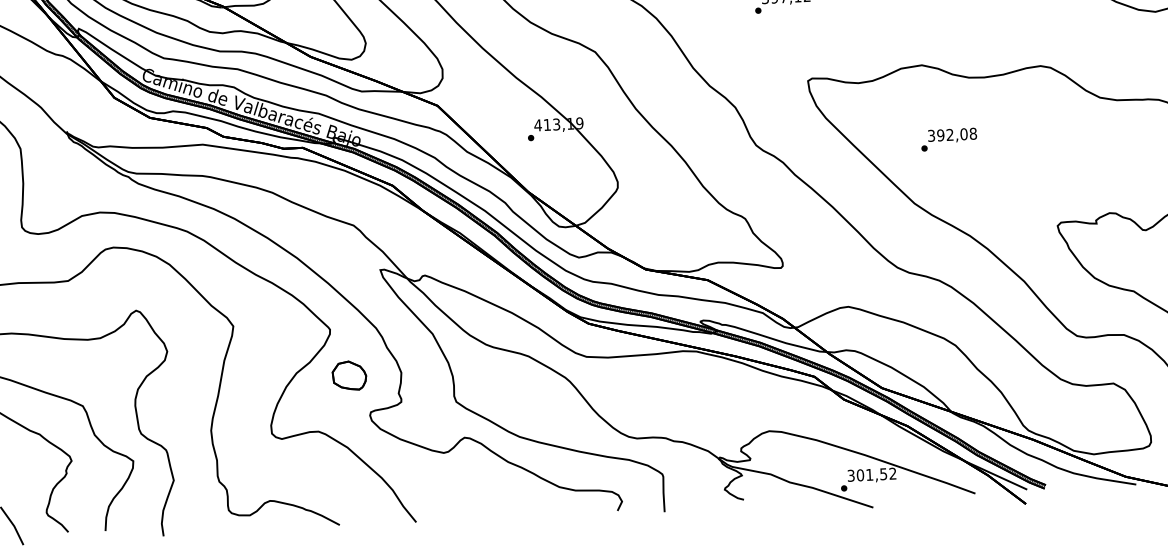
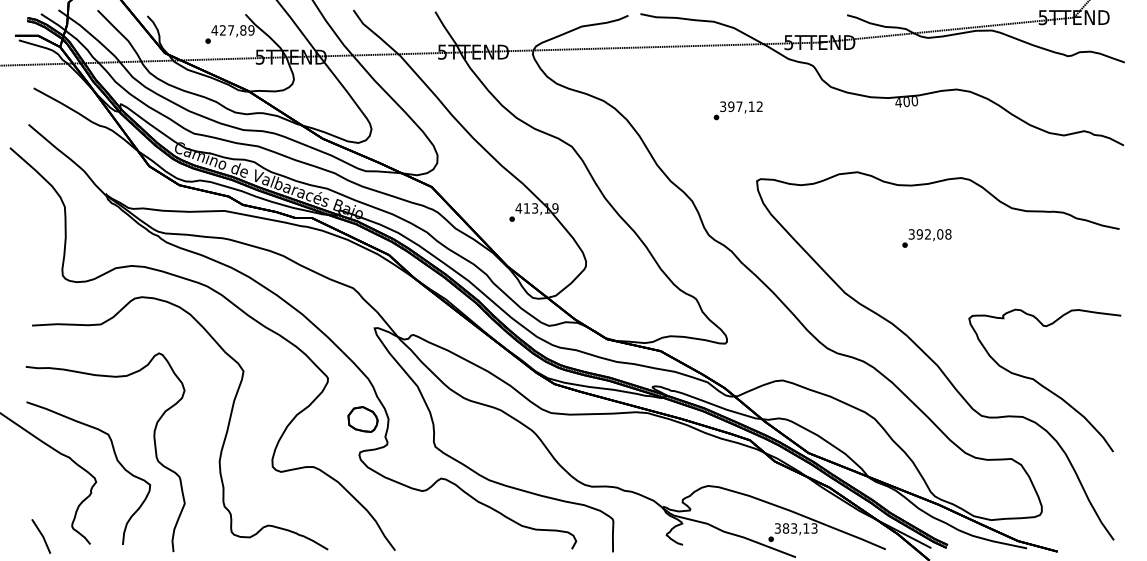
text: (948, 139) -> (926, 238), moved
part: (348, 375) -> (362, 419), moved
text: (875, 474) -> (799, 528), 301,52 -> 383,13

